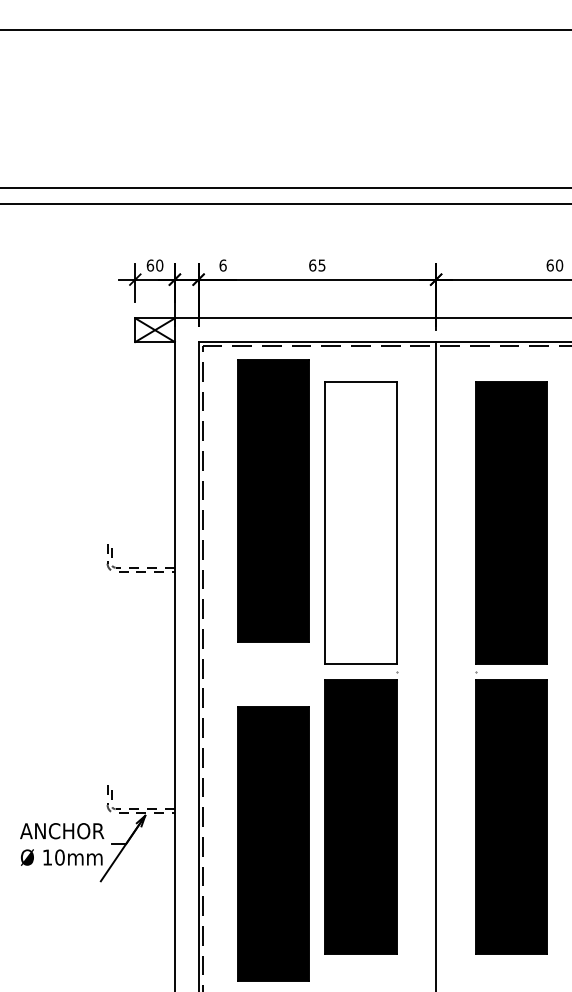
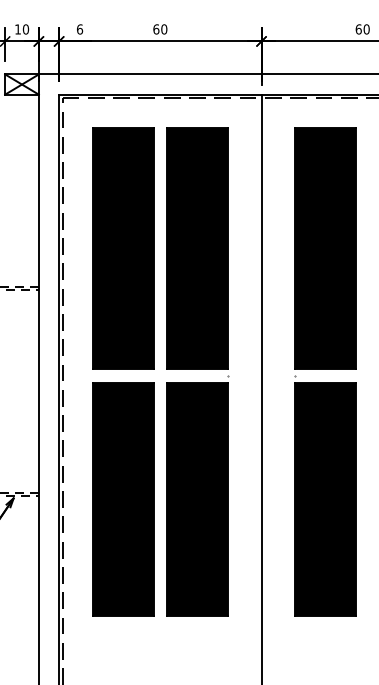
text: (150, 265) -> (18, 29), 60 -> 10
text: (321, 265) -> (163, 29), 65 -> 60
part: (273, 500) -> (122, 248), moved
fill: (360, 522) -> (197, 248), added
part: (273, 843) -> (122, 498), moved

